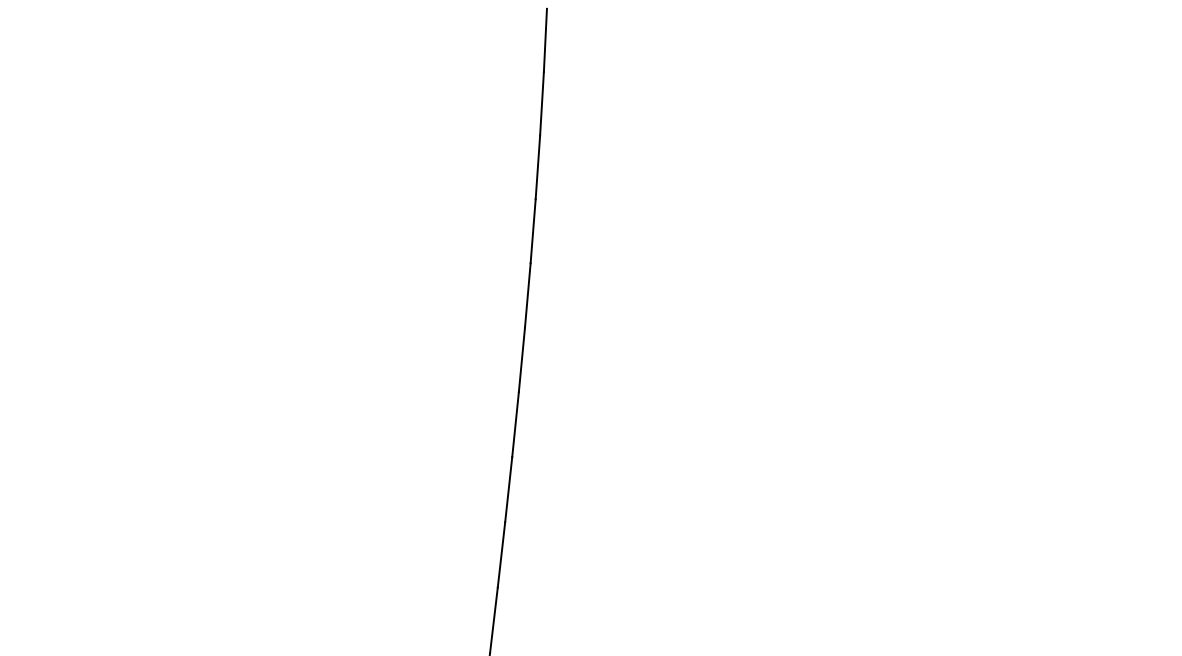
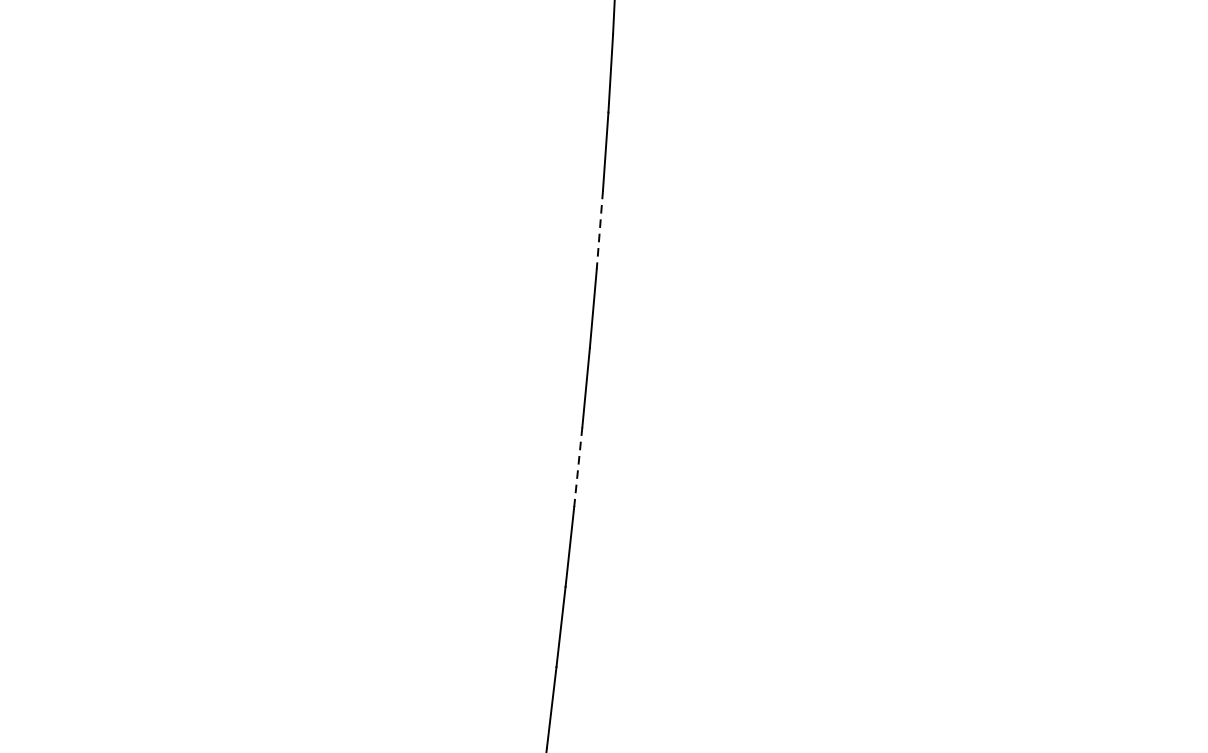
line: (533, 231) -> (600, 230), solid -> dashed
line: (515, 424) -> (578, 467), solid -> dashed

